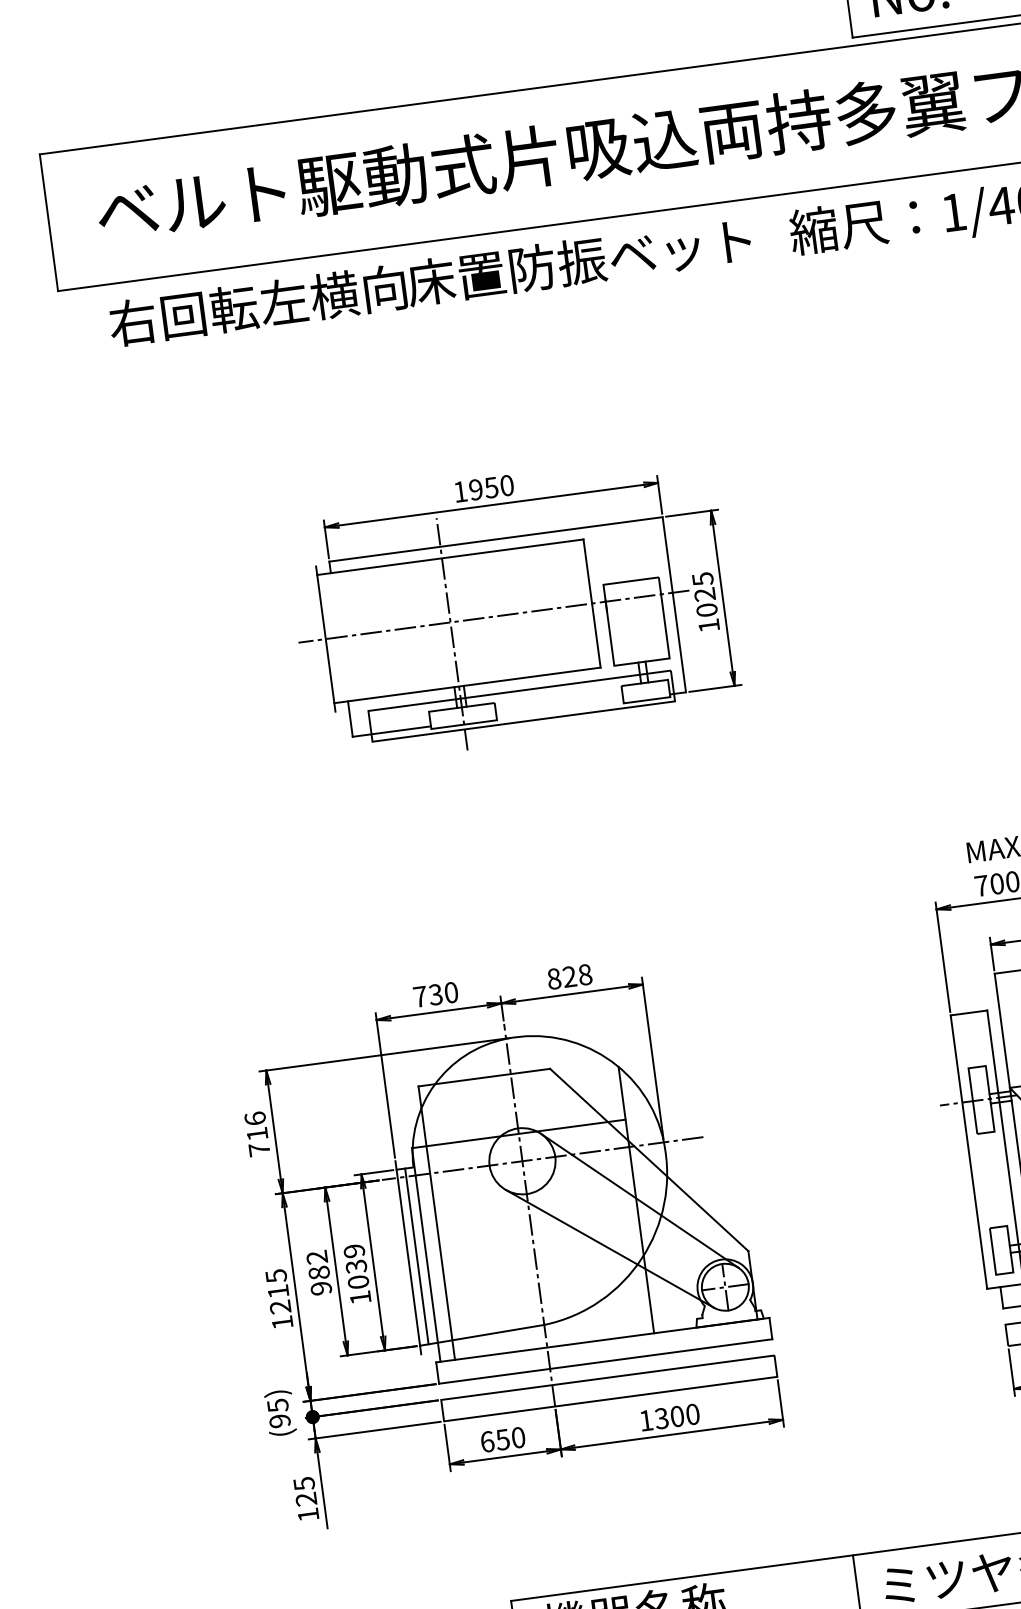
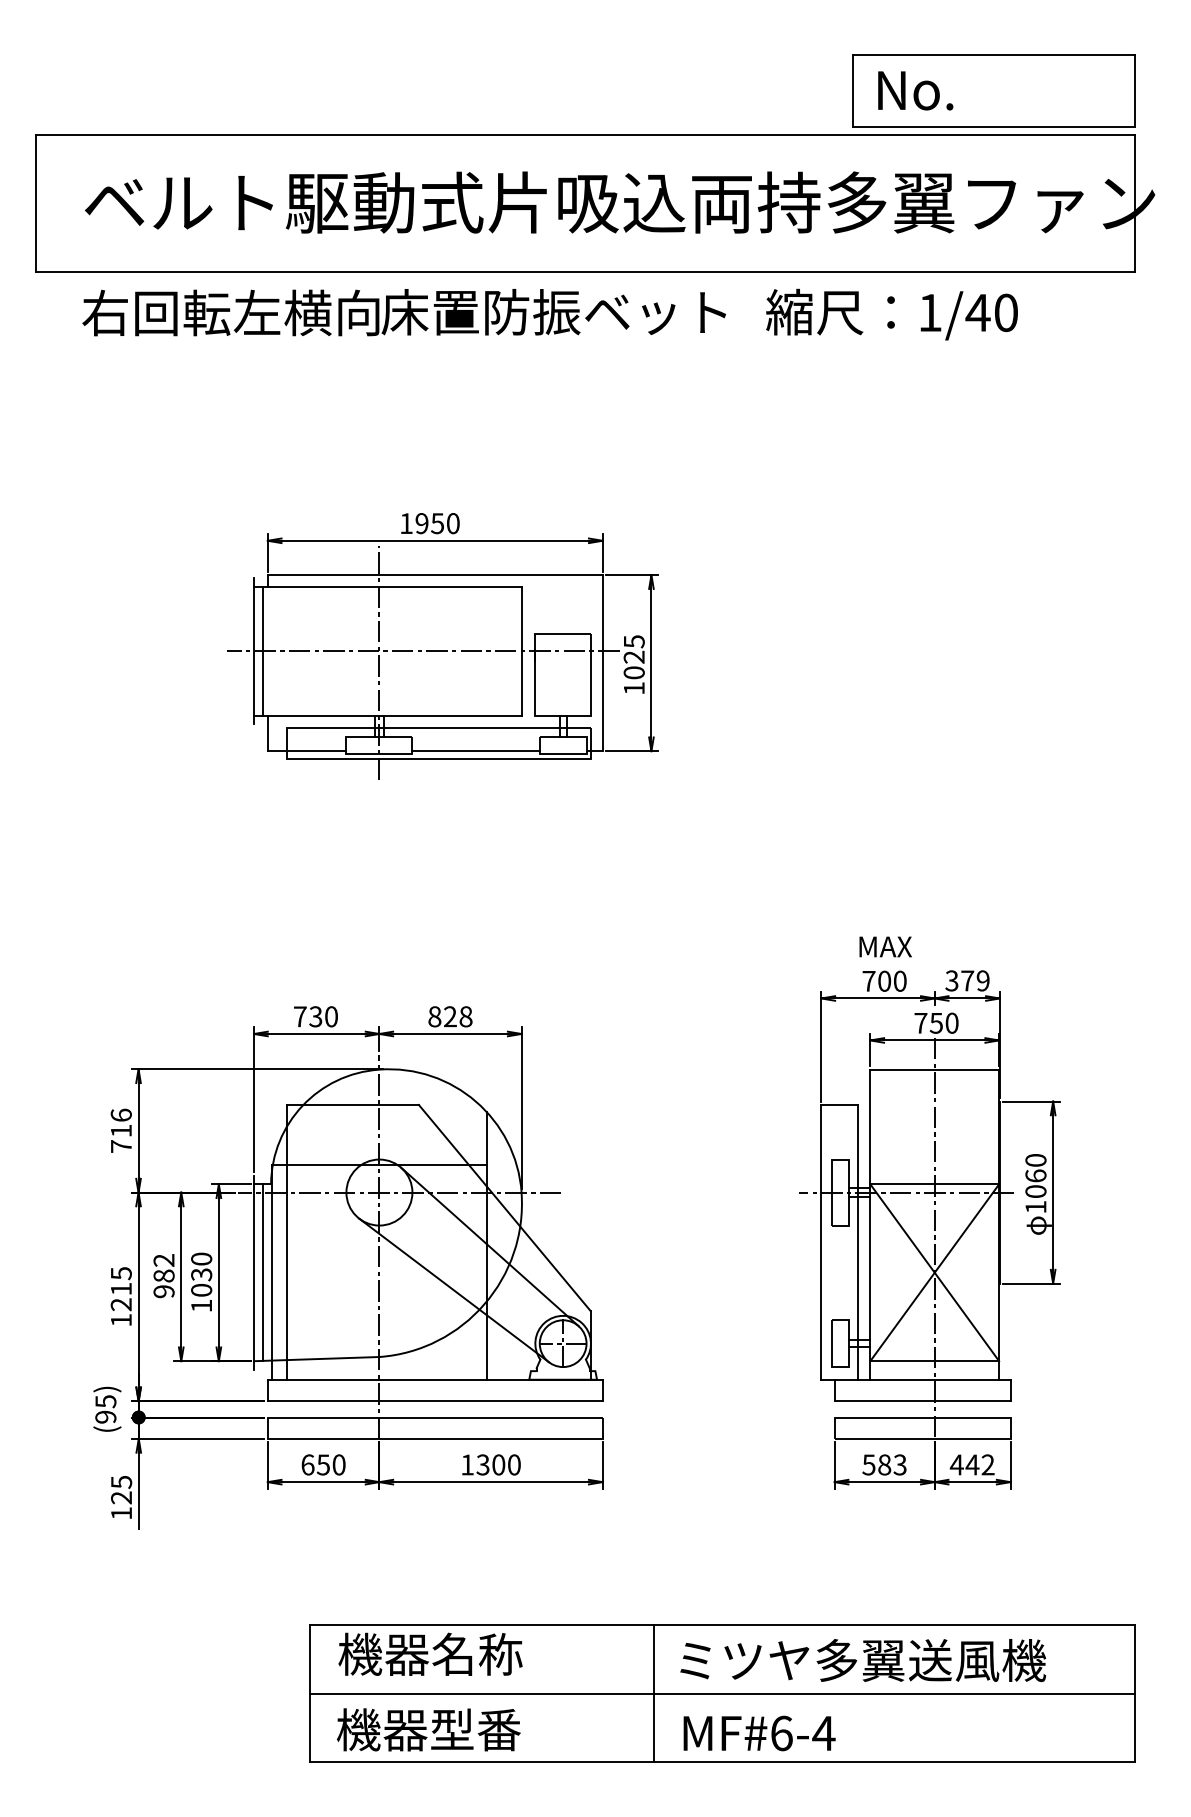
line: (334, 637) -> (262, 650), added
line: (559, 709) -> (475, 751), added
text: (354, 1250) -> (201, 1258), 1039 -> 1030

